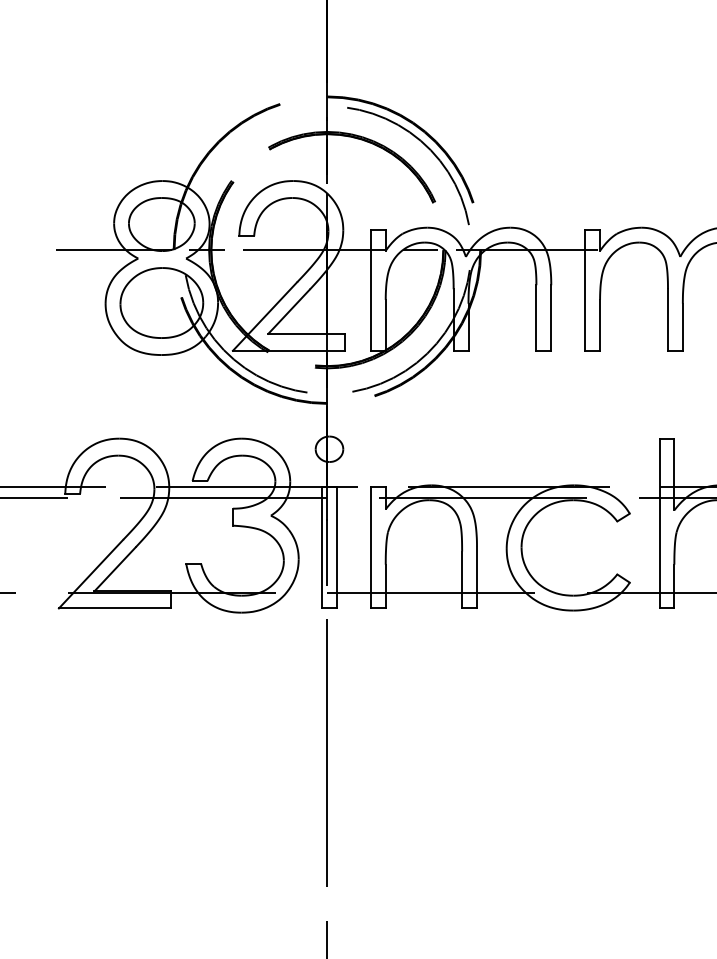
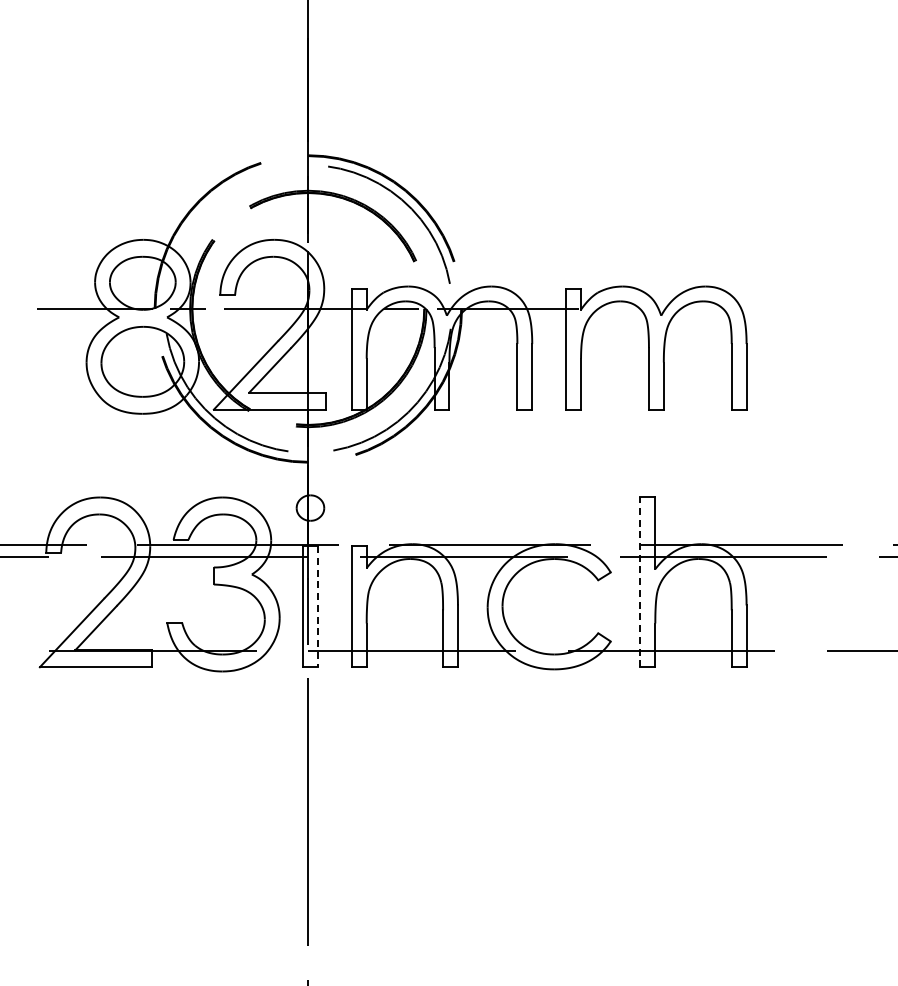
line: (659, 523) -> (640, 582), solid -> dashed
line: (336, 548) -> (317, 607), solid -> dashed

